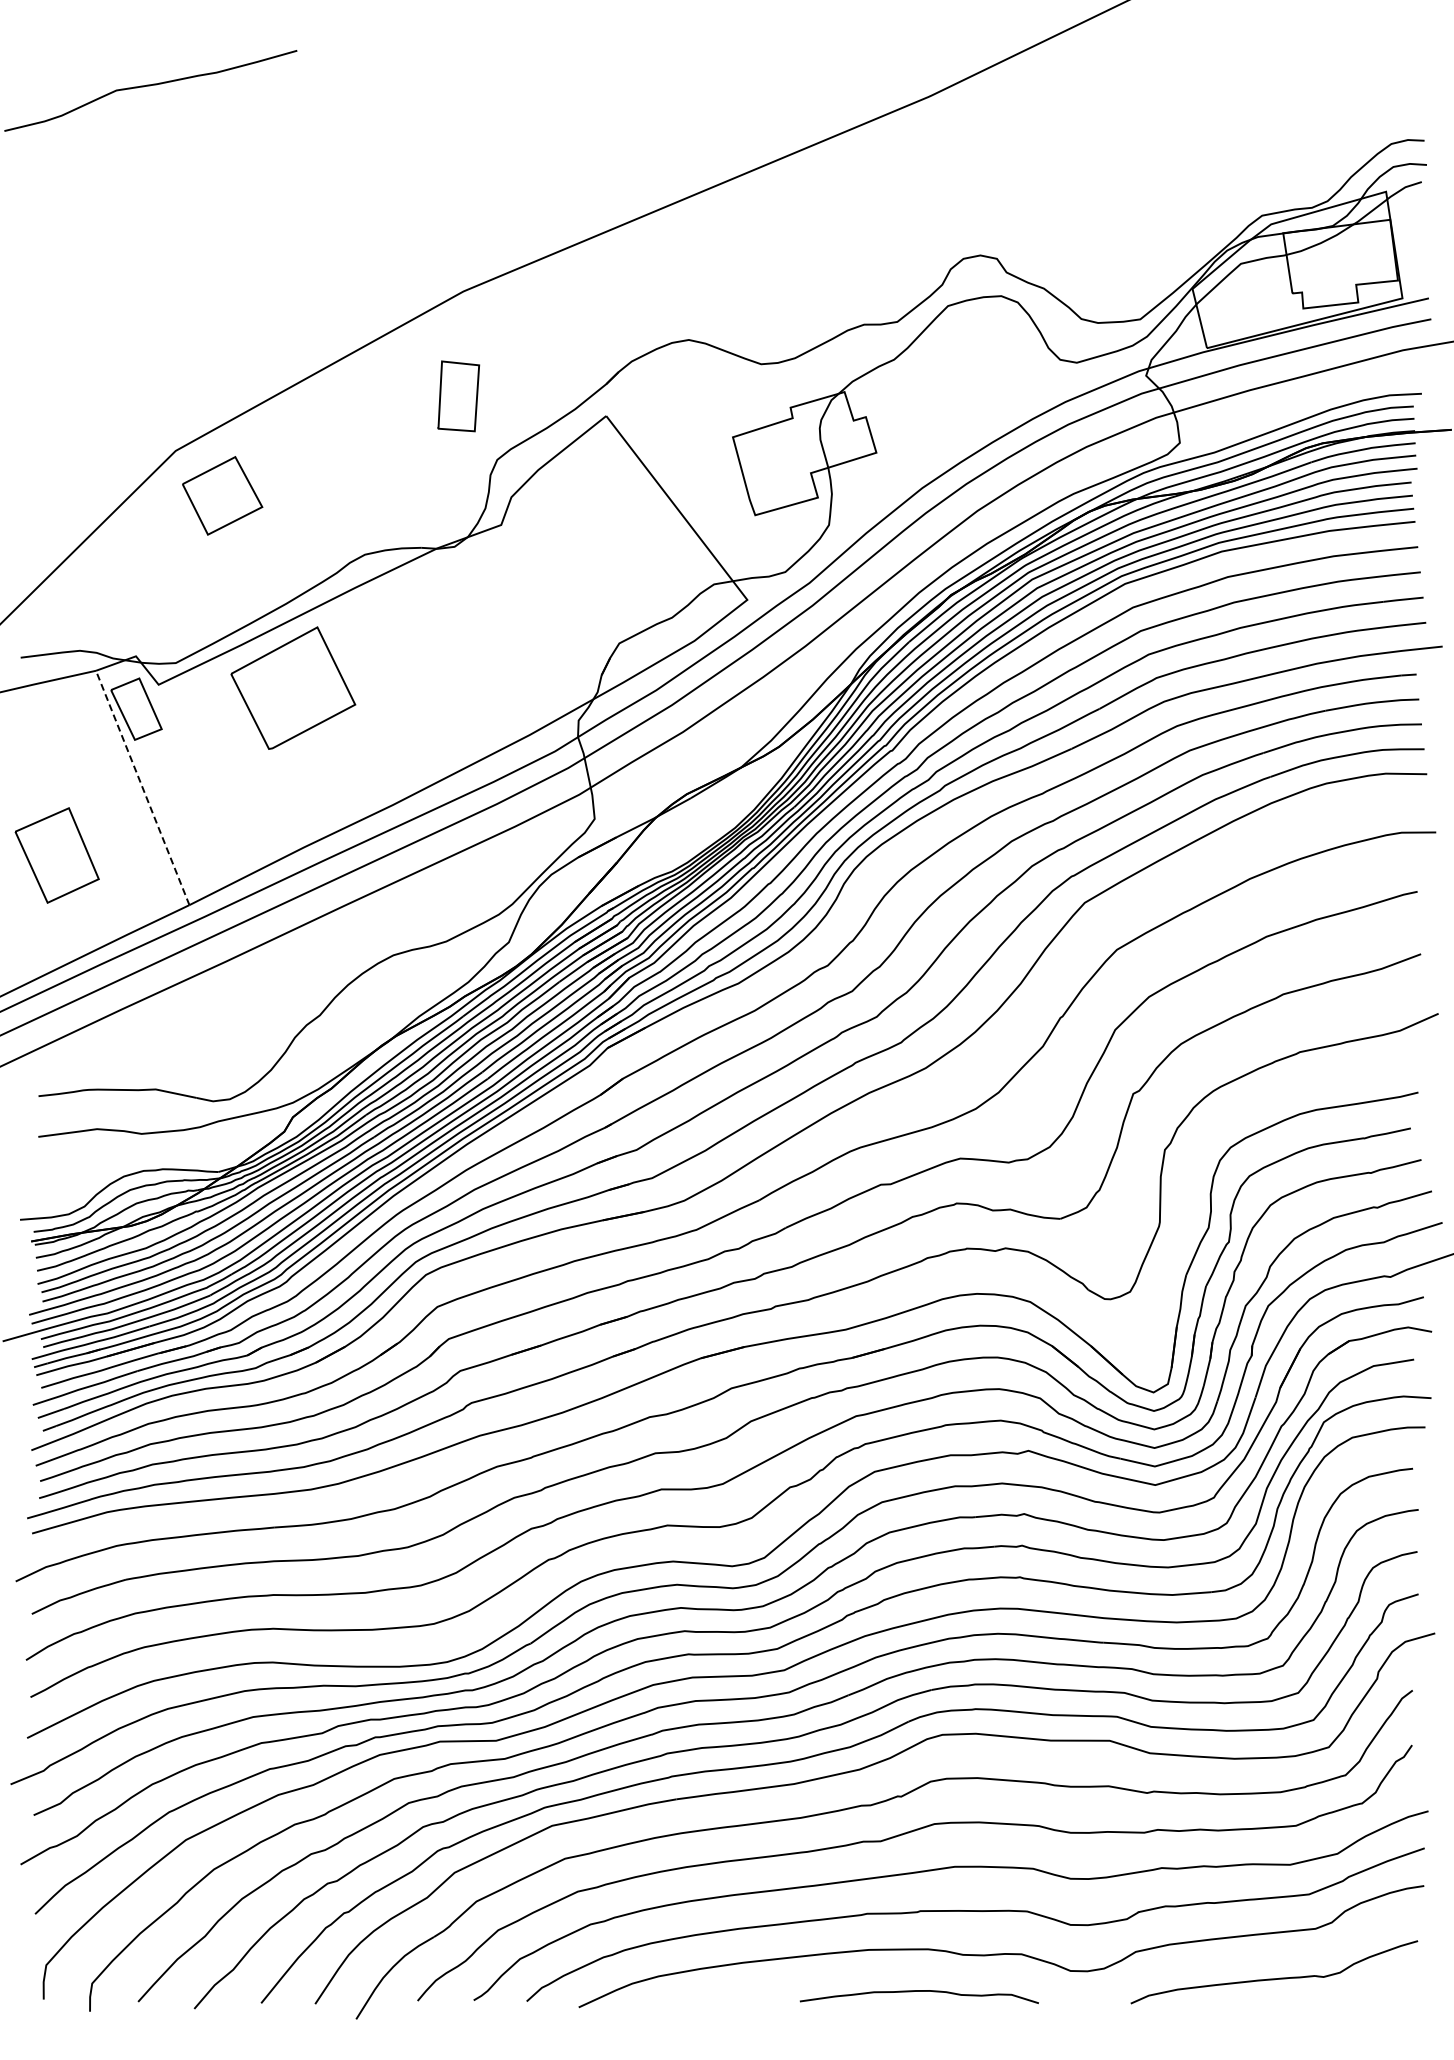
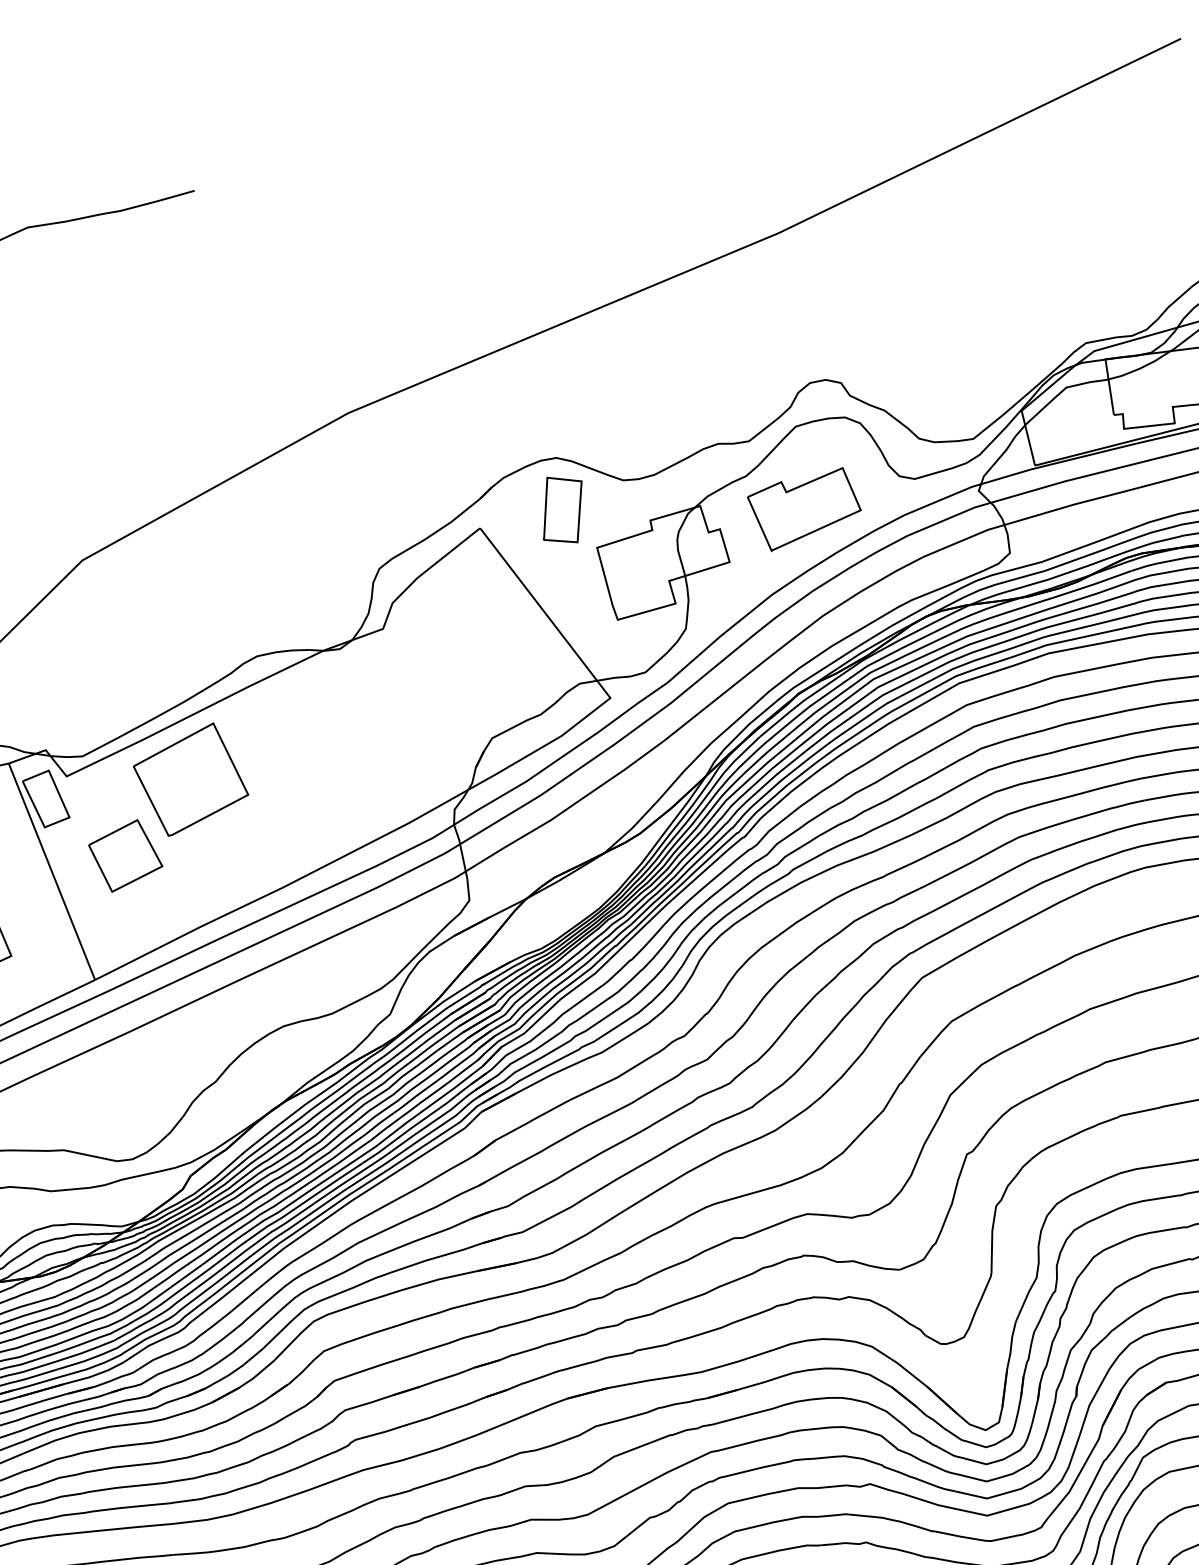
part: (957, 395) -> (804, 509), added
part: (458, 396) -> (562, 510), moved
part: (222, 495) -> (125, 855), moved
line: (142, 787) -> (51, 871), dashed -> solid

